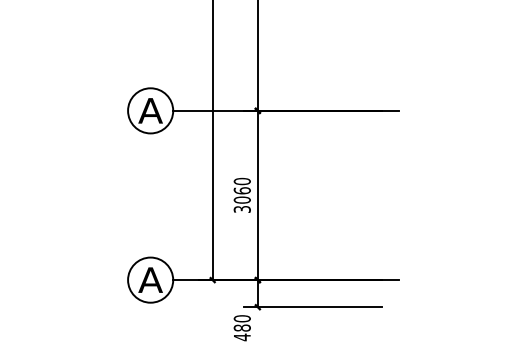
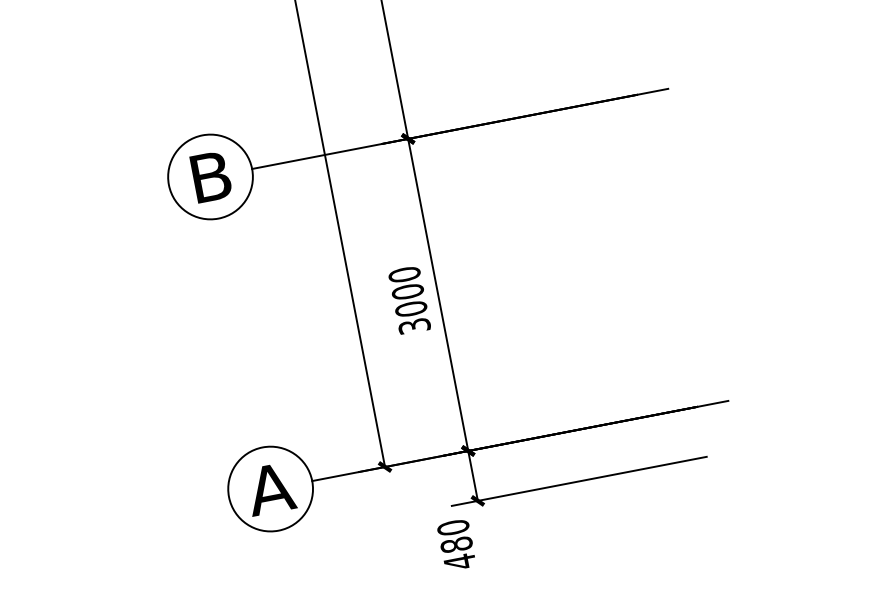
text: (150, 110) -> (210, 176), A -> B
text: (241, 190) -> (406, 291), 3060 -> 3000

